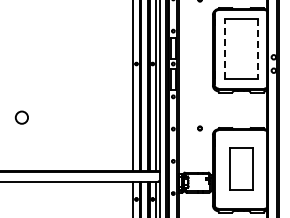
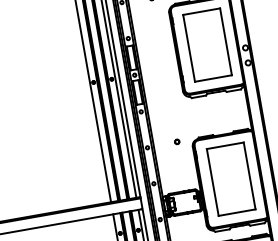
line: (224, 48) -> (188, 47), dashed -> solid
line: (257, 48) -> (225, 41), dashed -> solid
part: (241, 168) -> (231, 178), size x1.43

